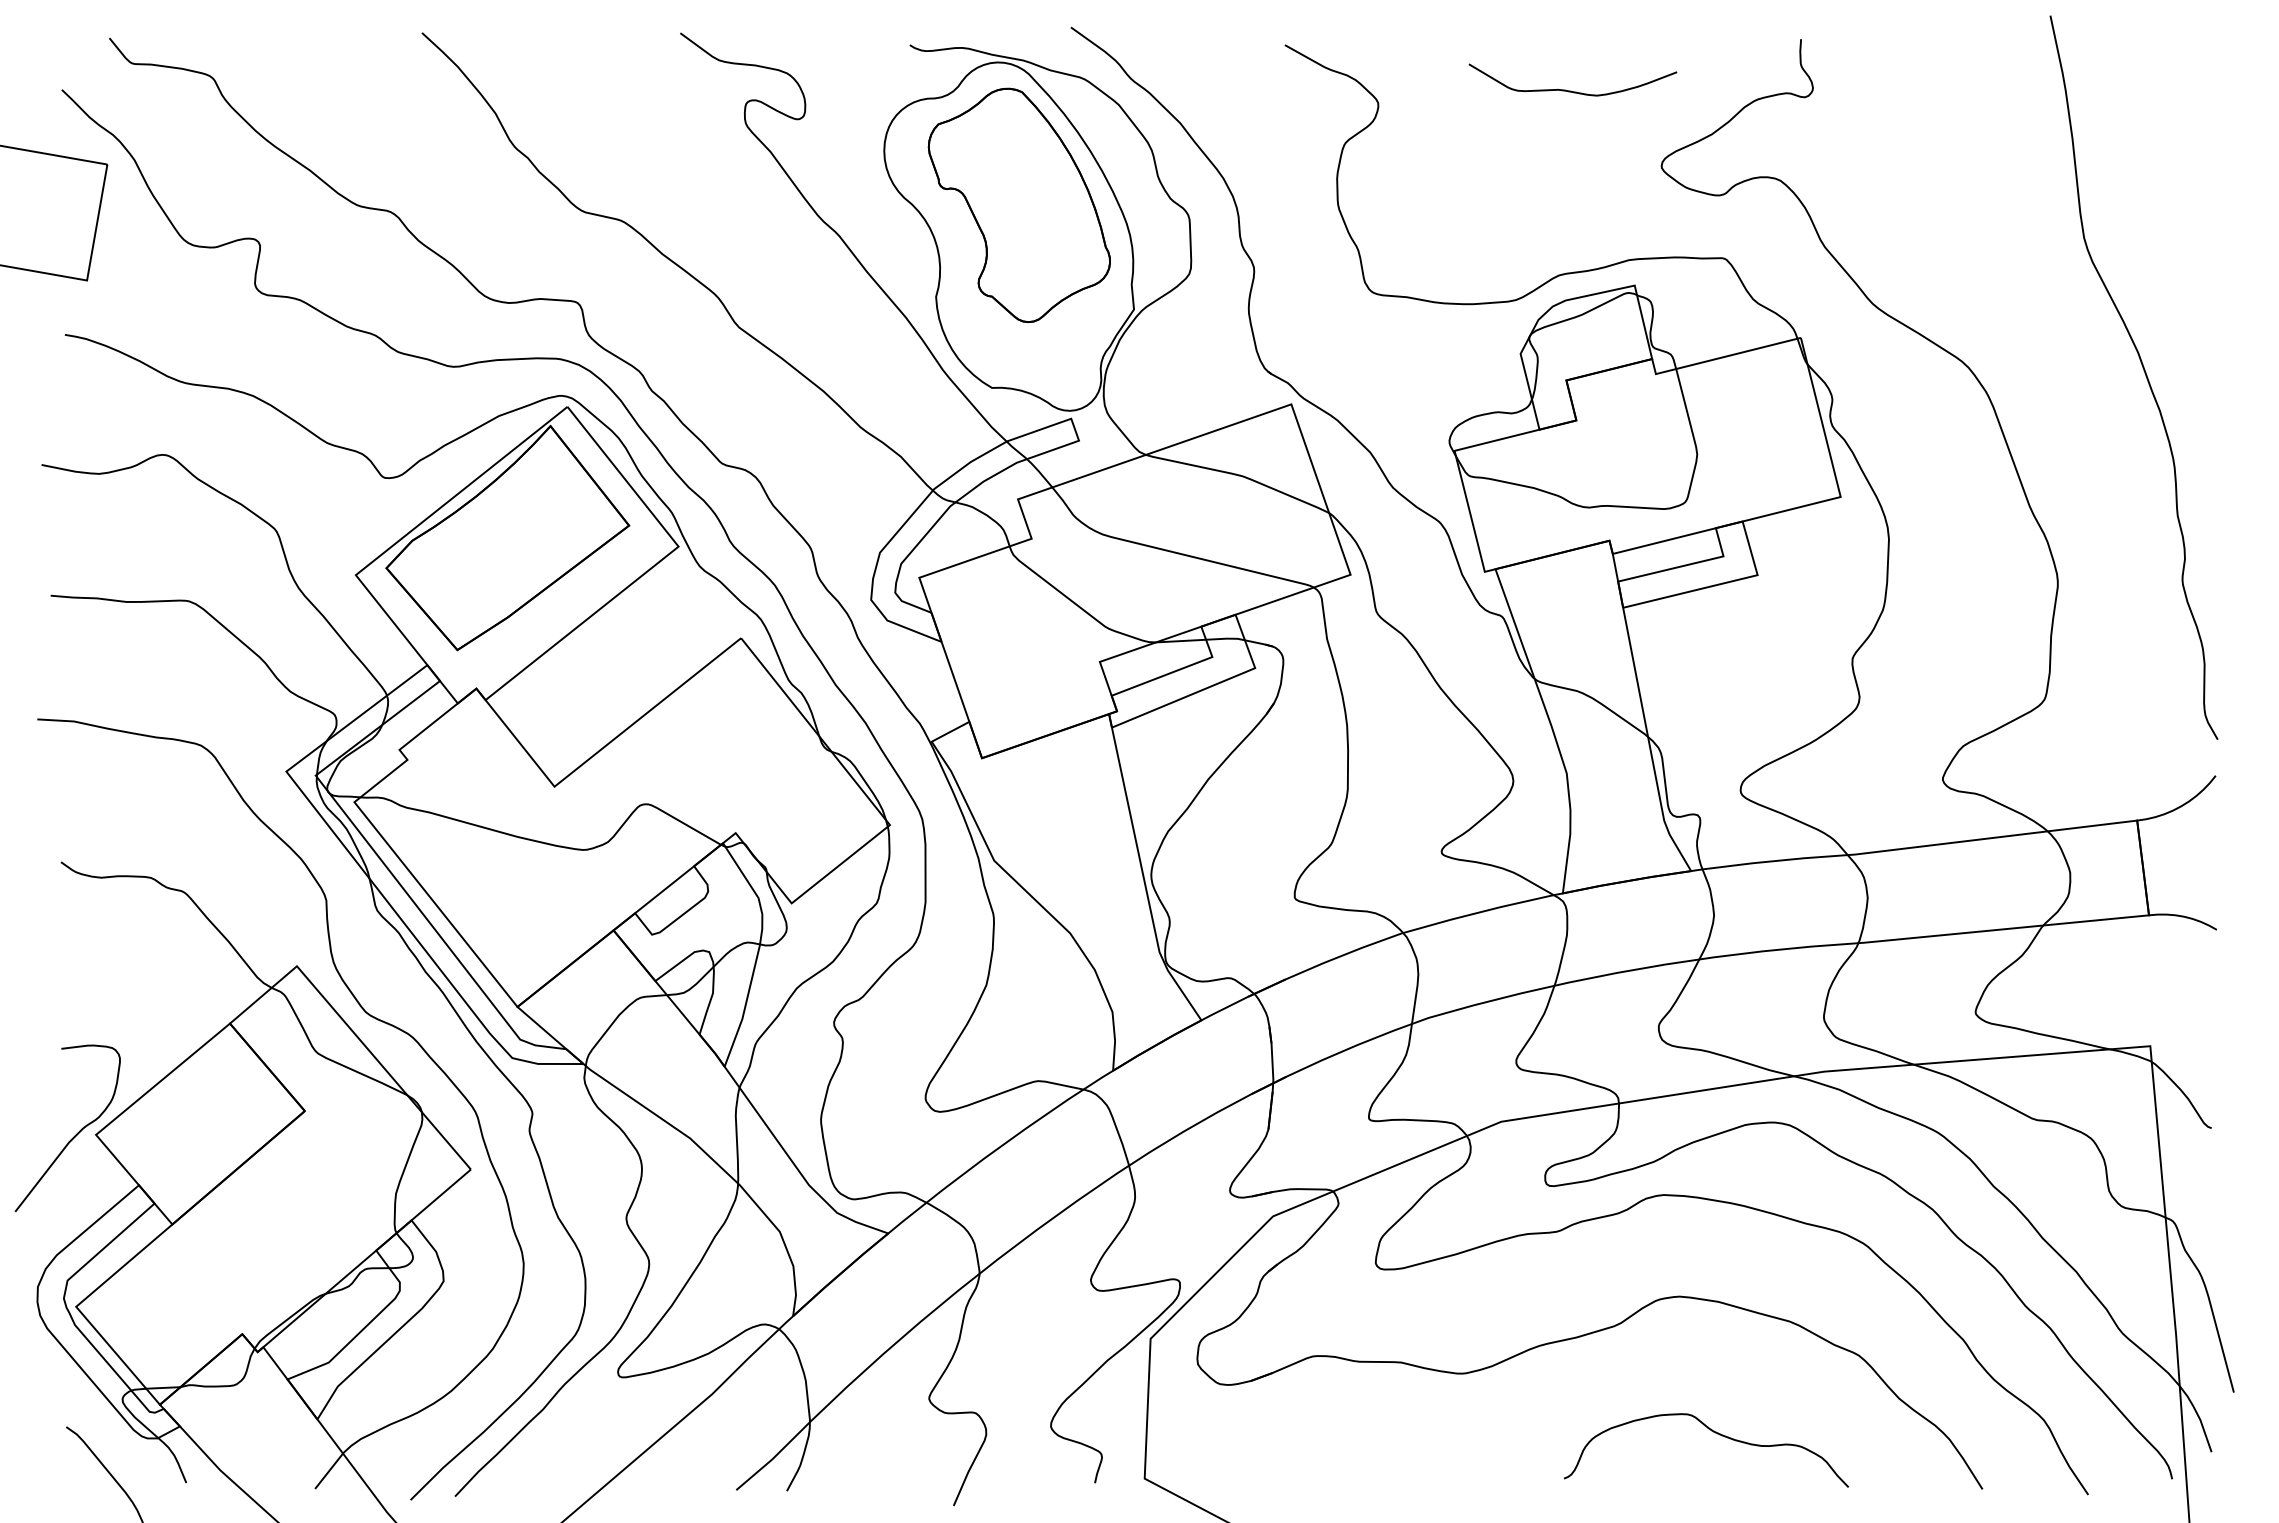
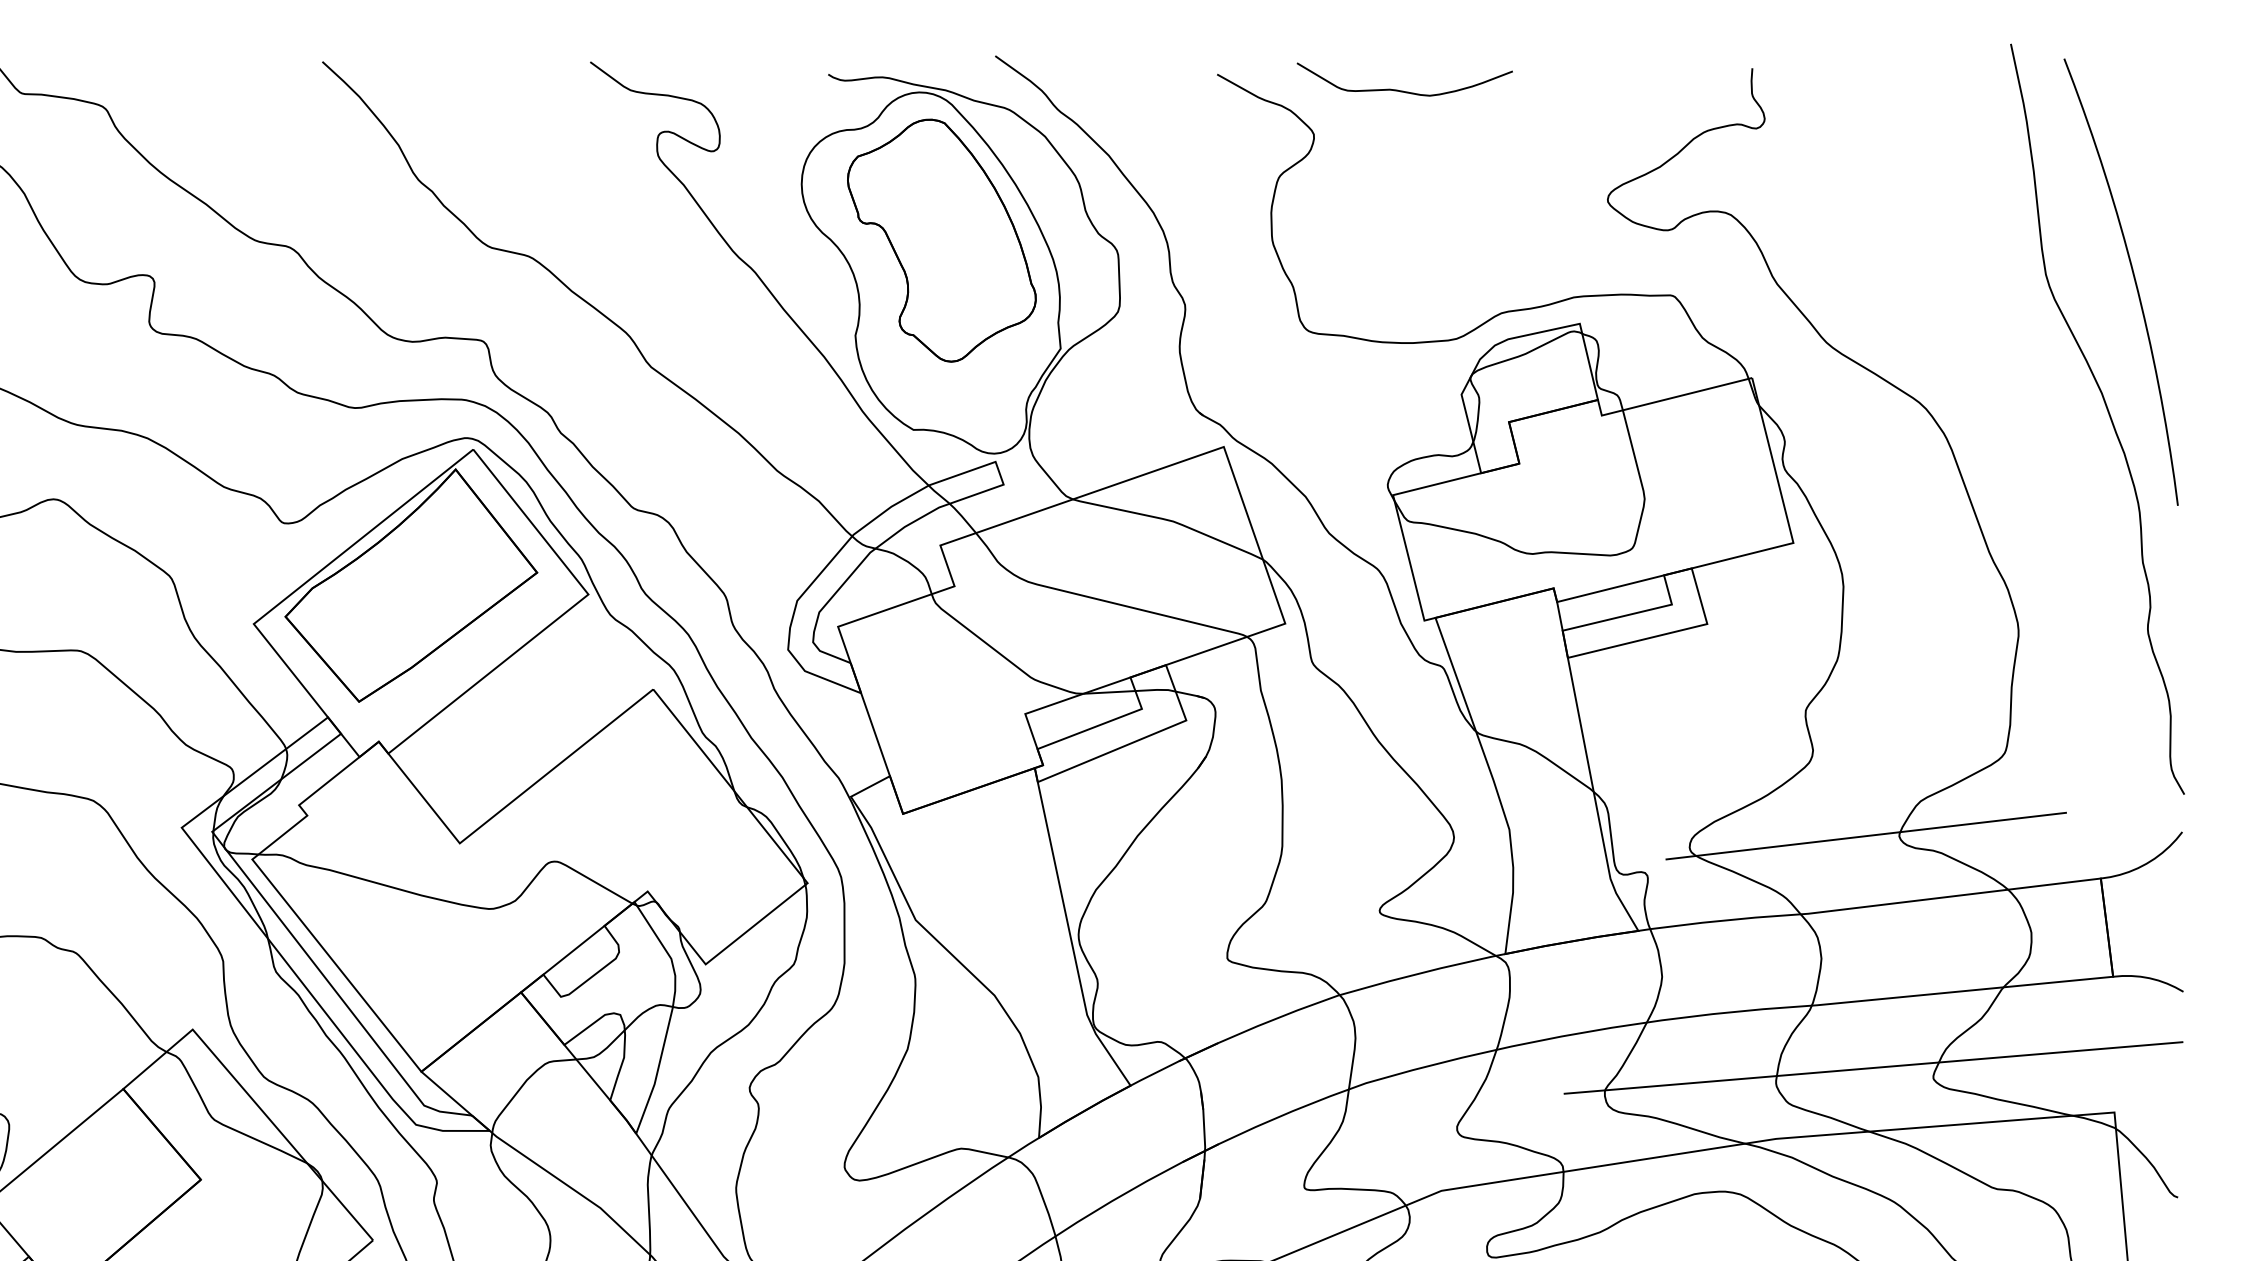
curve: (1571, 90) -> (1403, 90), moved
curve: (2168, 241) -> (2133, 278), added
line: (1910, 779) -> (1865, 835), added
line: (1917, 1003) -> (1873, 1068), added

